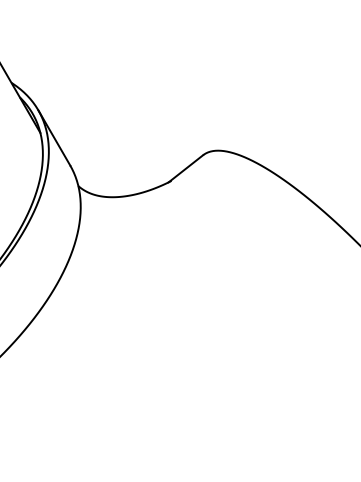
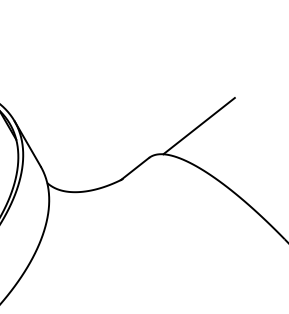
line: (264, 115) -> (199, 125), added

